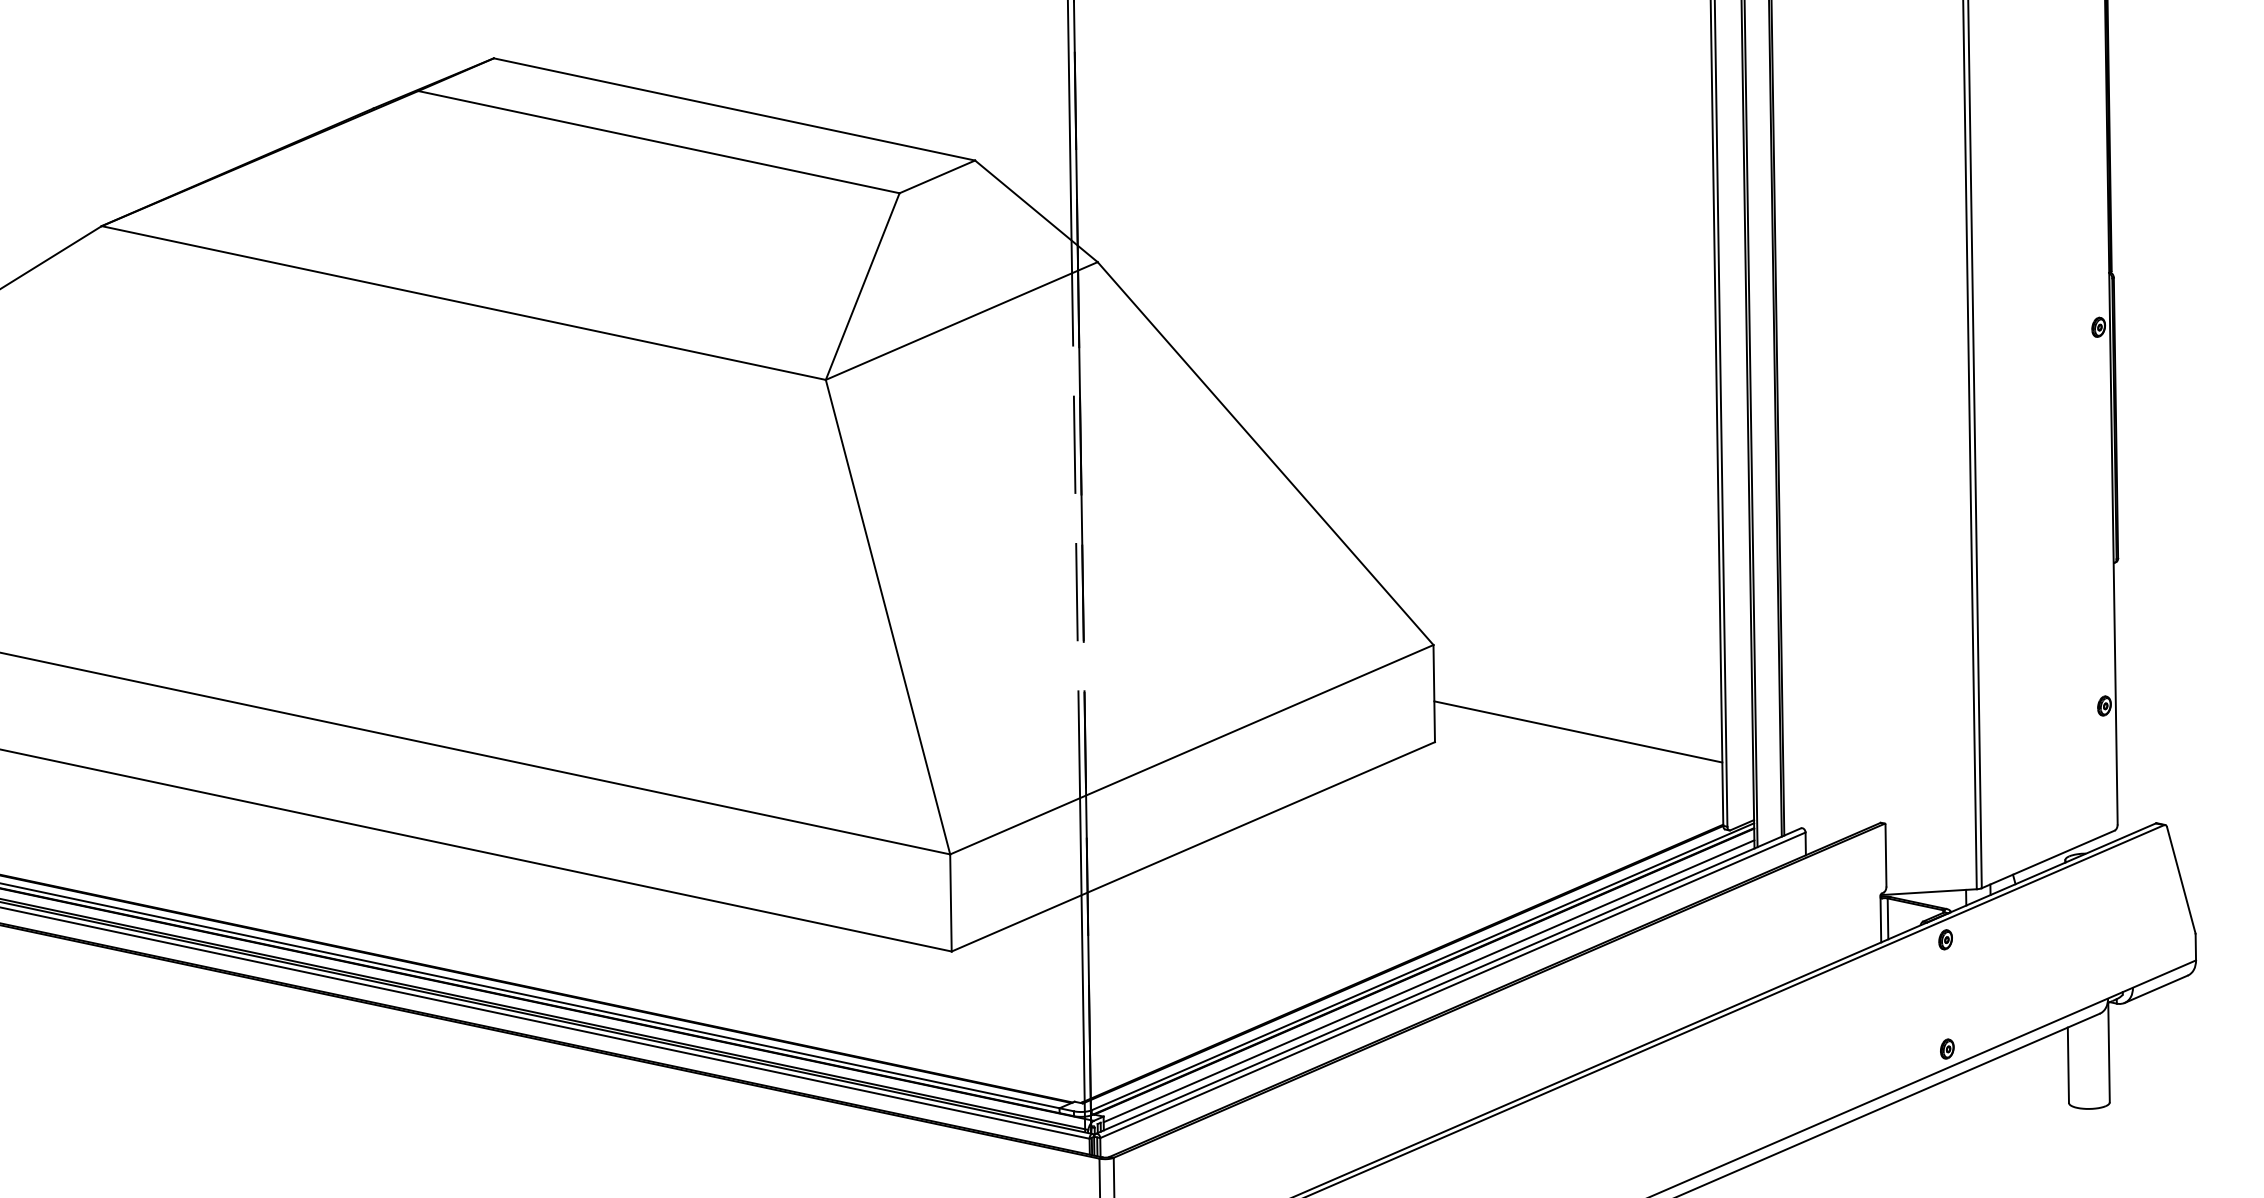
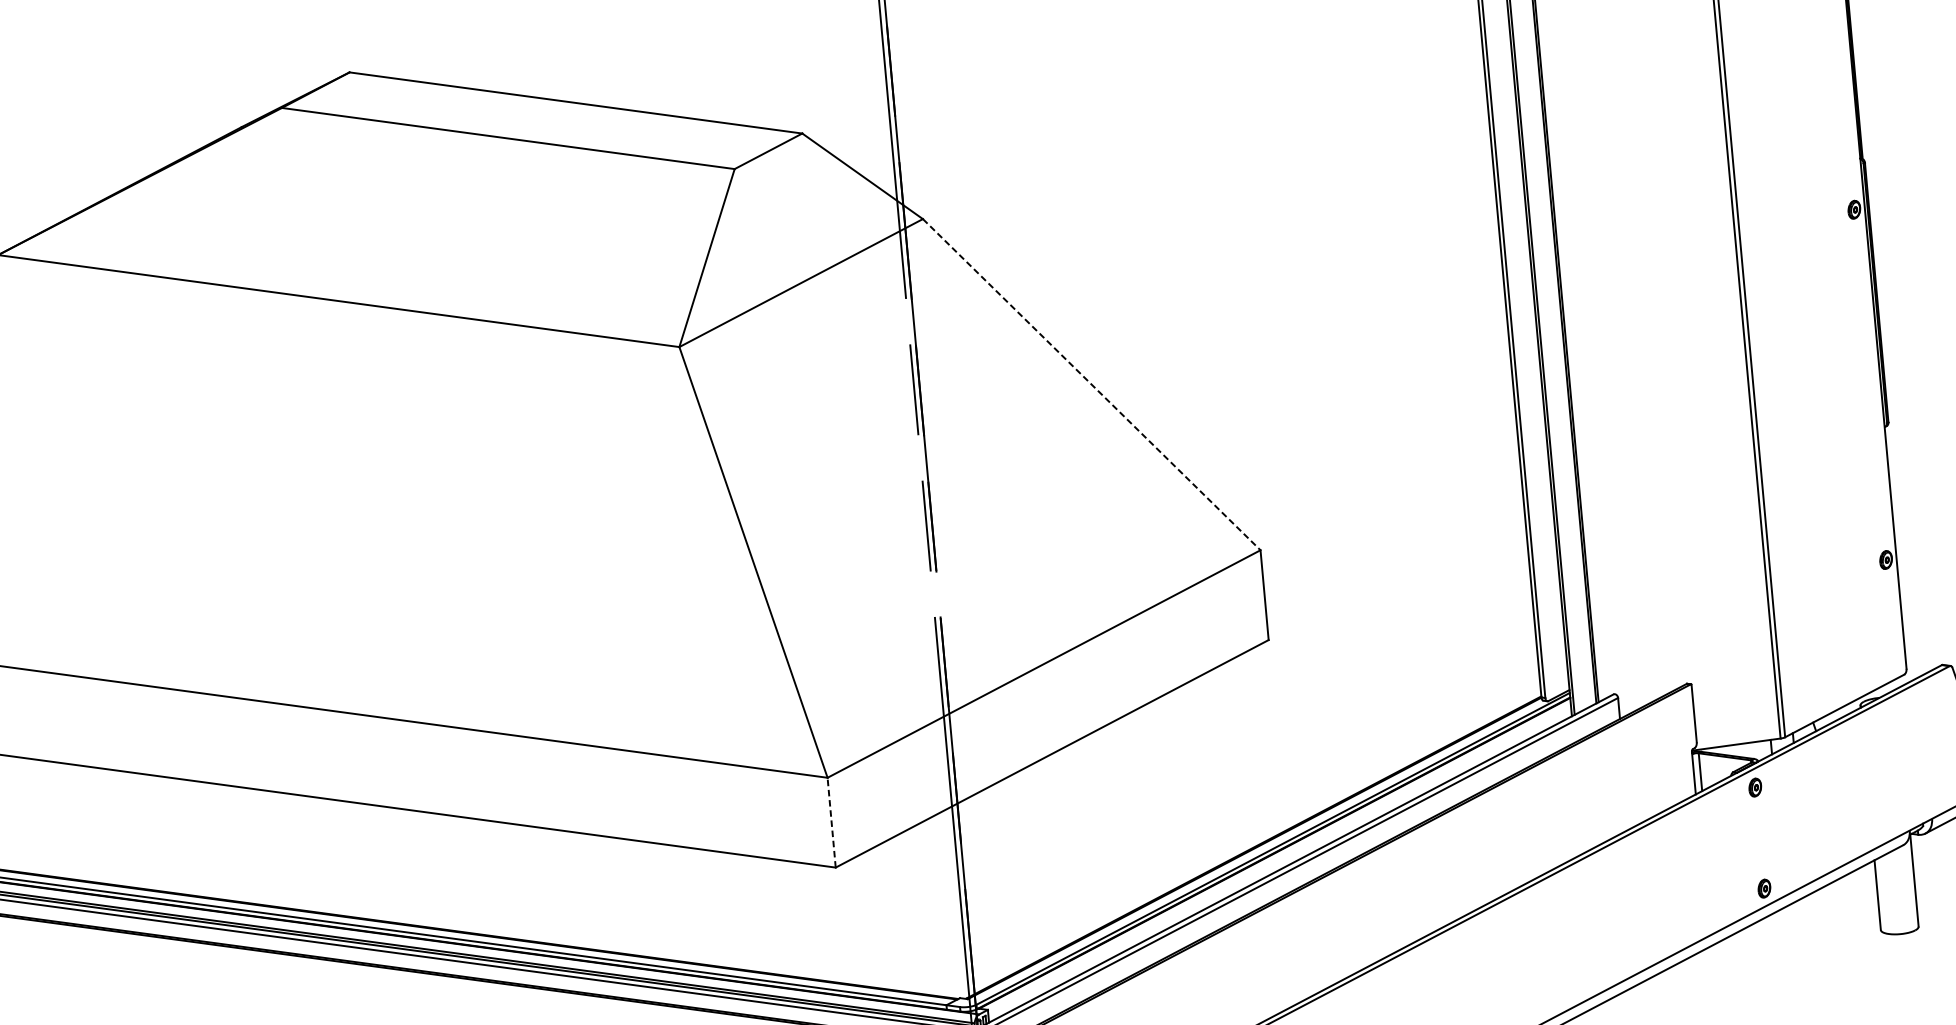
line: (1265, 453) -> (1091, 384), solid -> dashed
line: (1578, 731) -> (1400, 620), removed
line: (950, 902) -> (831, 822), solid -> dashed
line: (1428, 981) -> (1279, 862), removed

